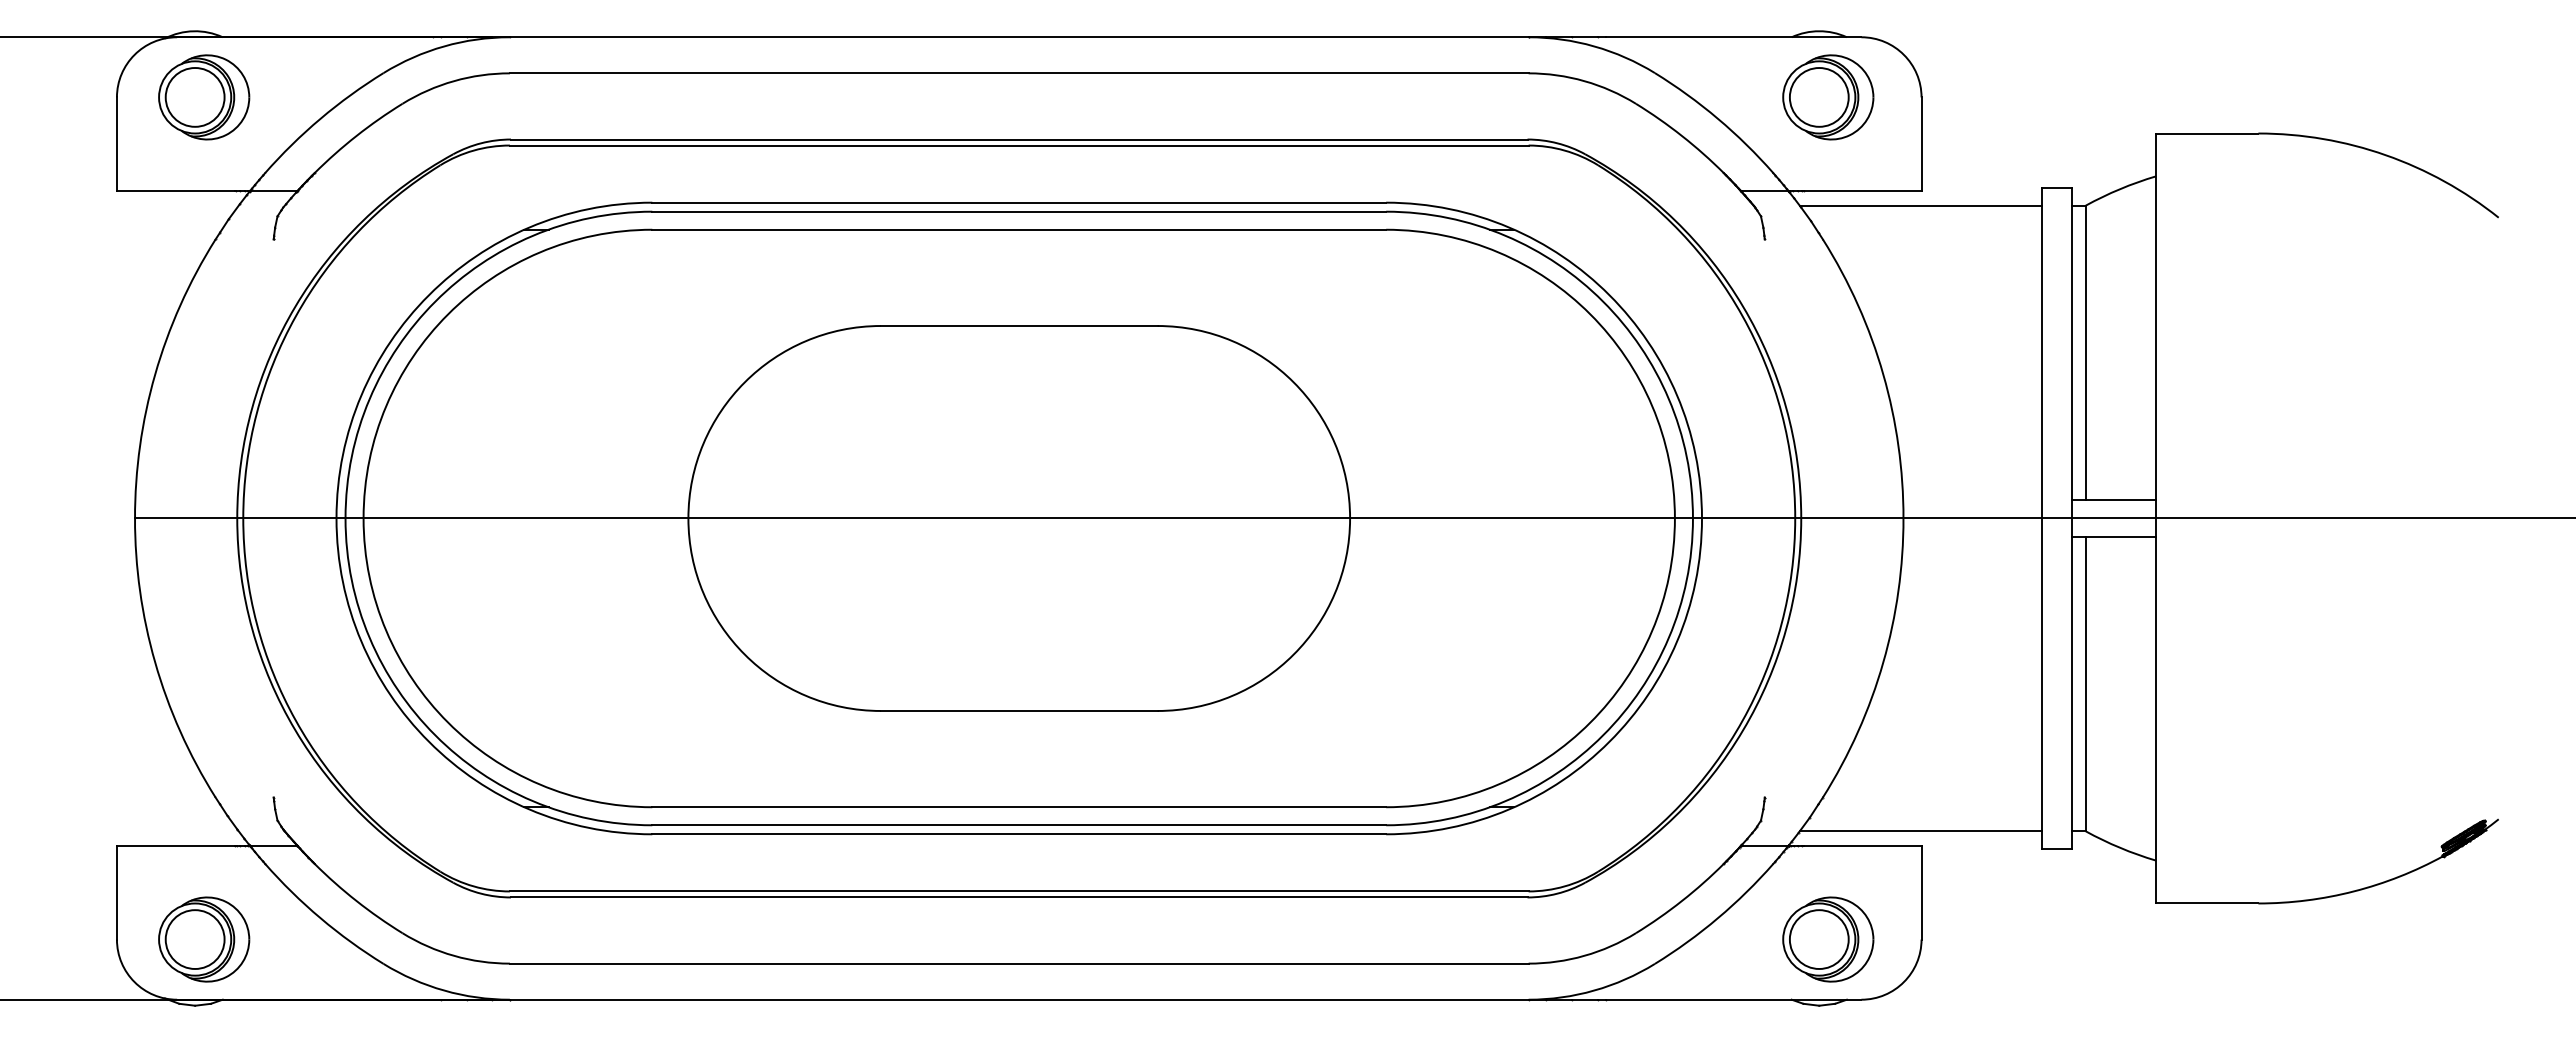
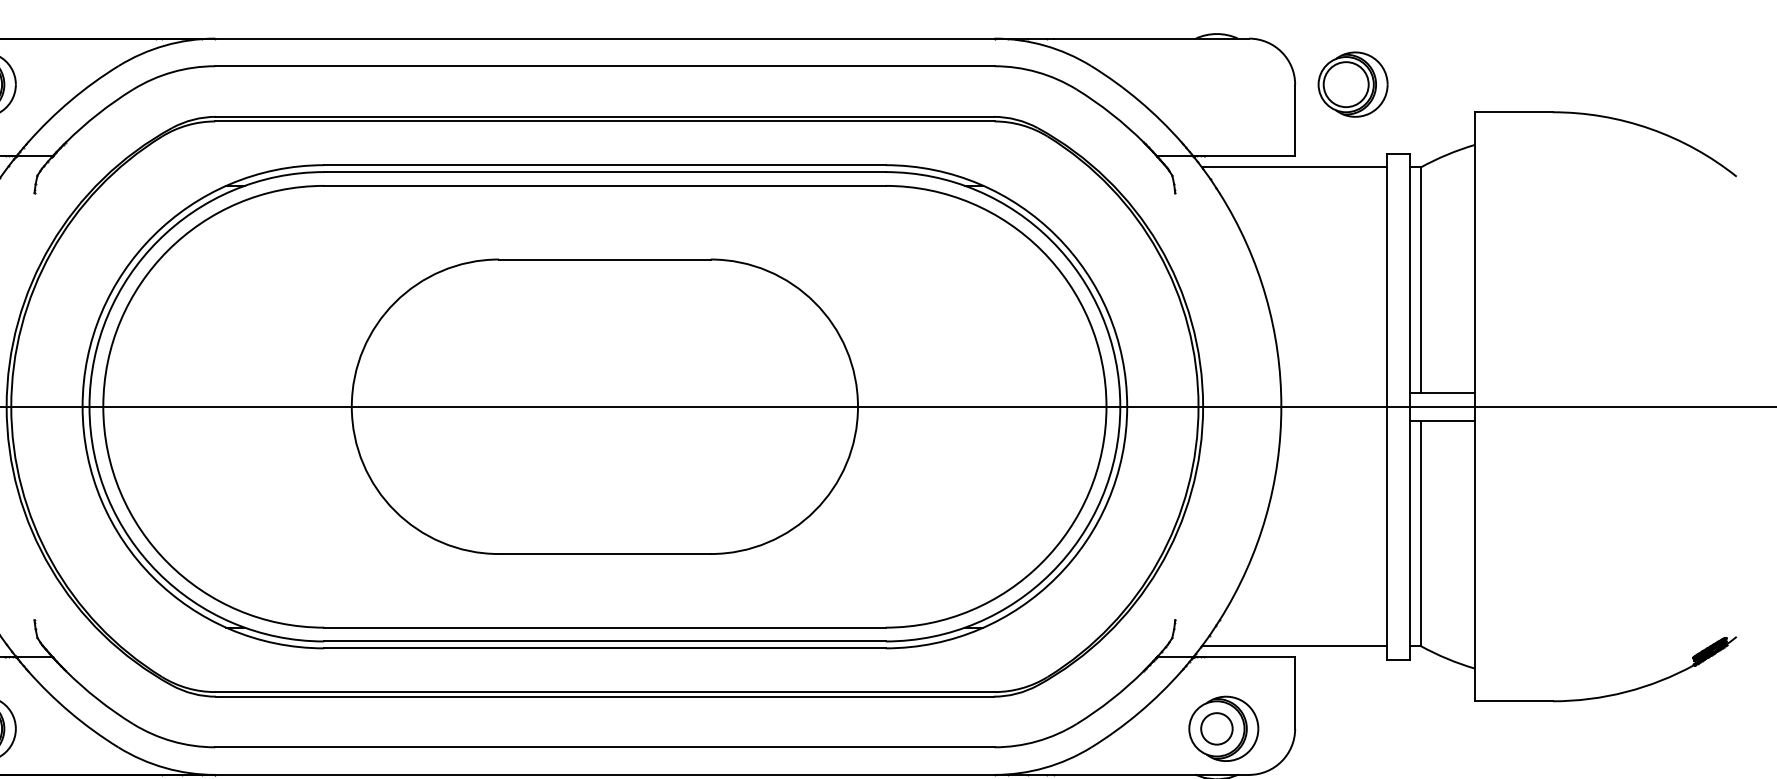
part: (1828, 97) -> (1353, 84), moved
circle: (1818, 939) -> (1216, 728), size x0.7

